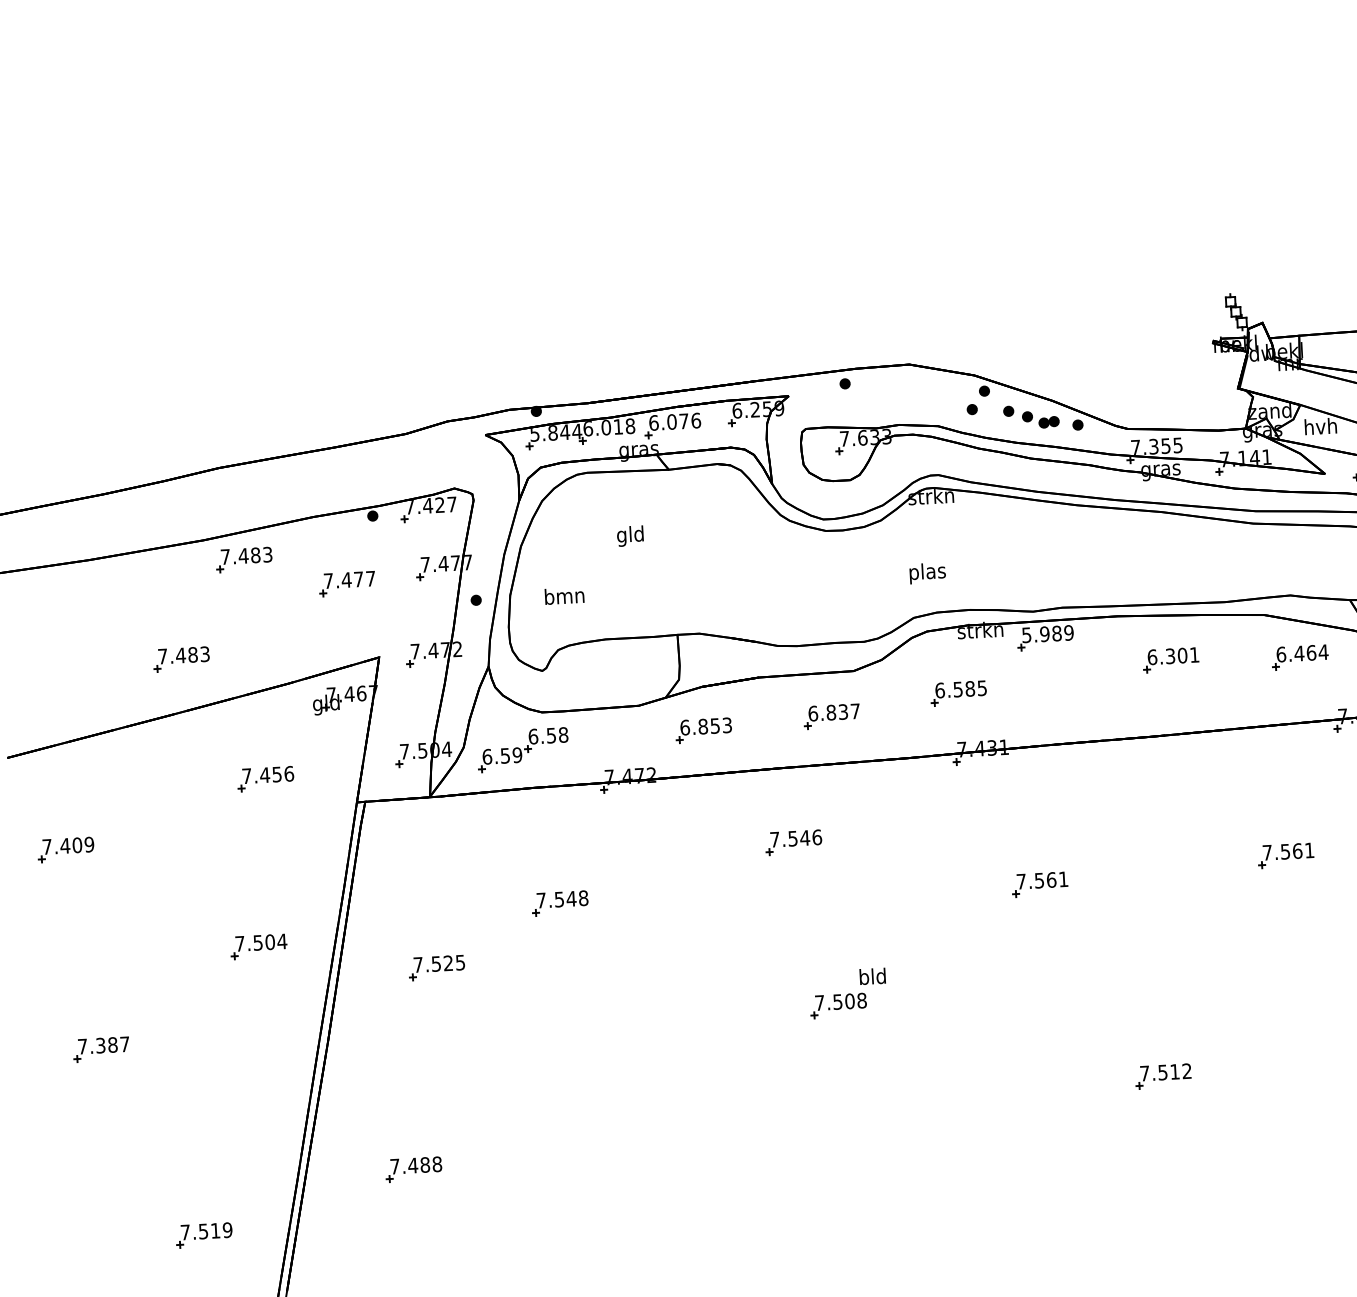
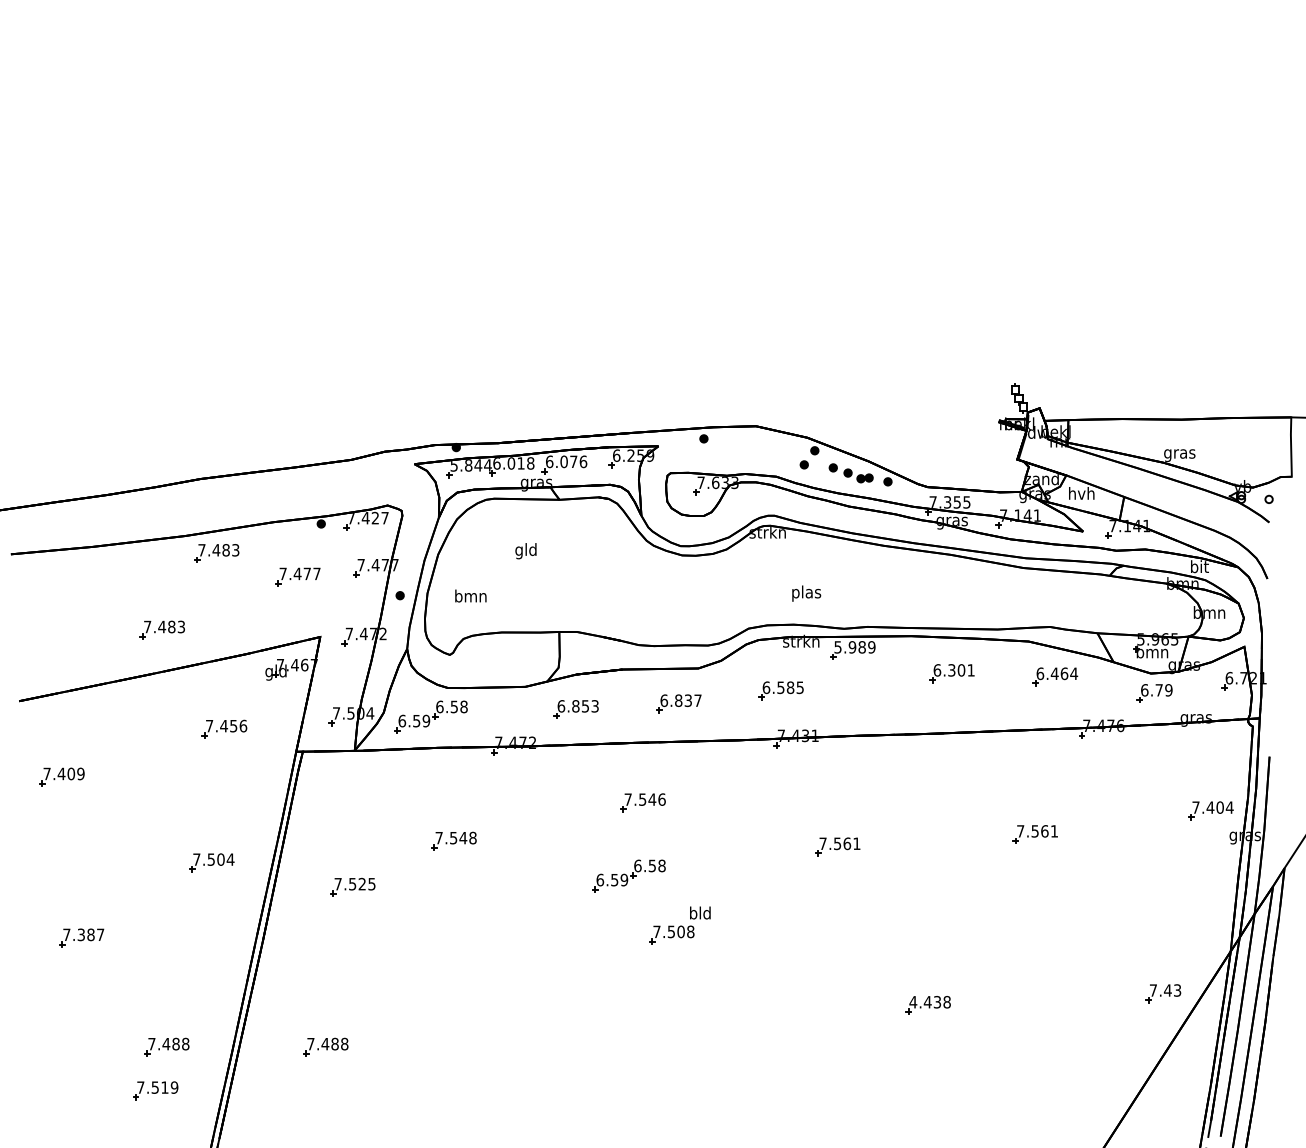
text: (927, 573) -> (806, 593), moved
part: (780, 934) -> (628, 875), added
text: (1165, 1072) -> (929, 1002), 7.512 -> 4.438
part: (214, 1179) -> (166, 1046), added

